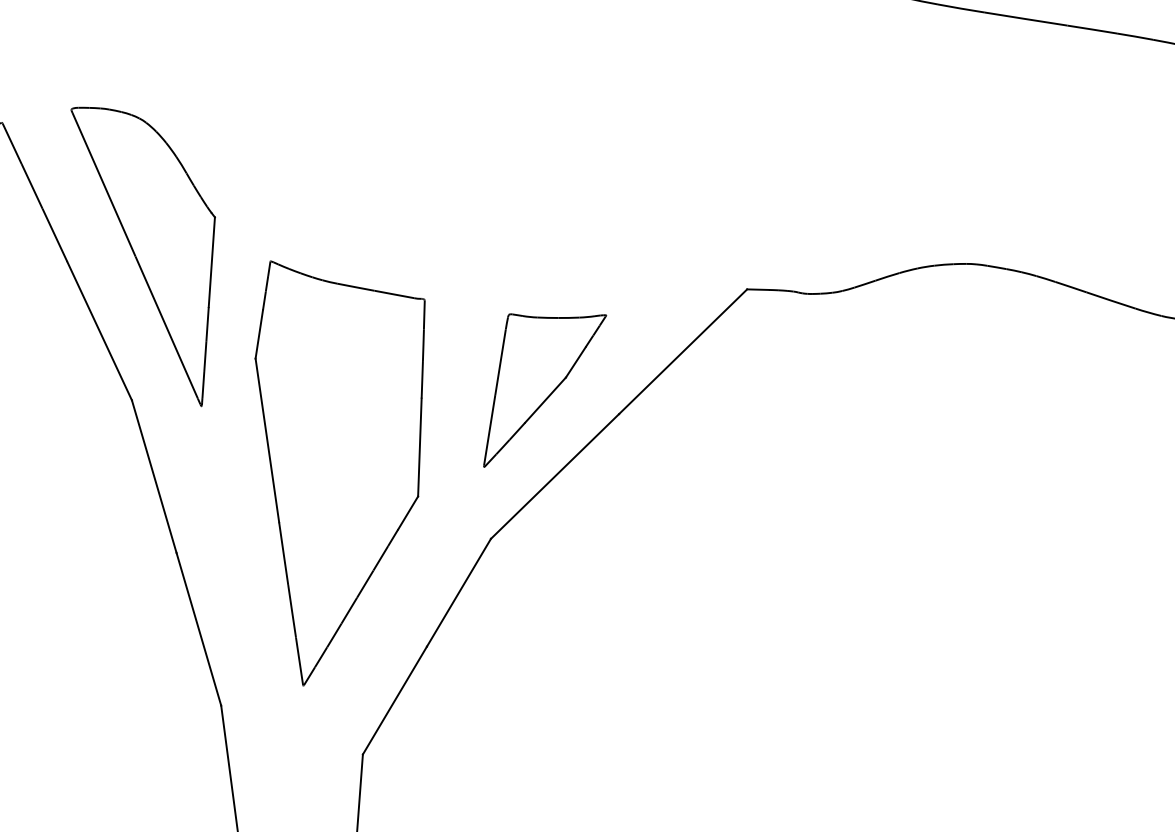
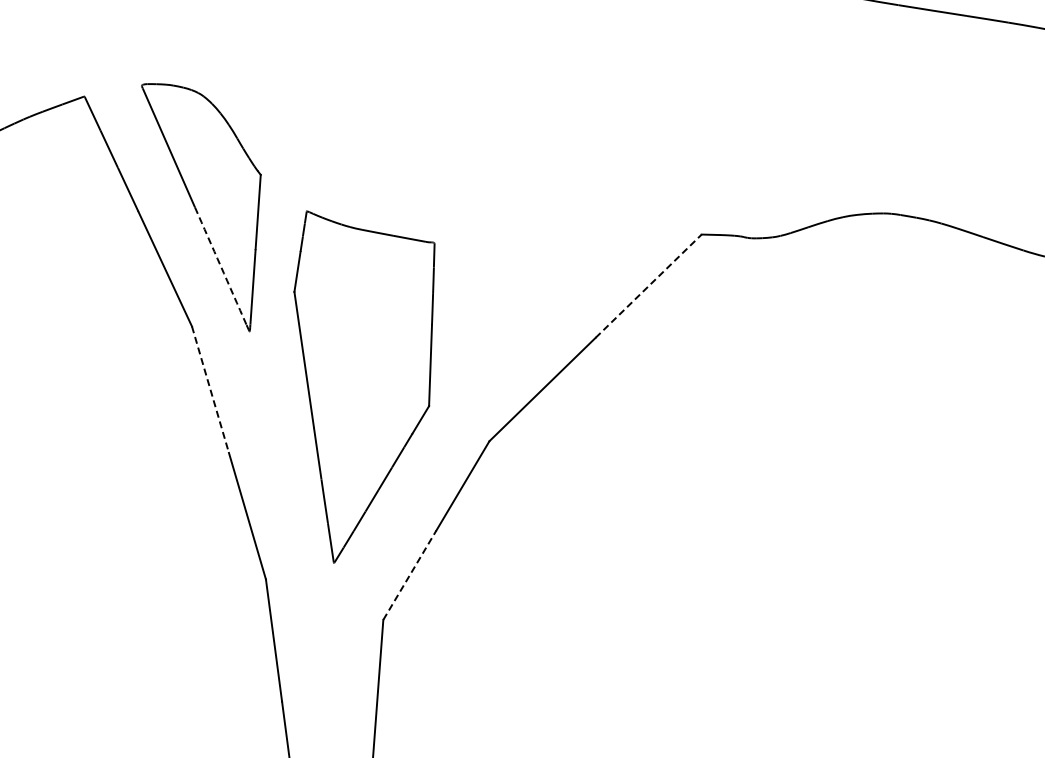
arc: (166, 327) -> (220, 266), solid -> dashed
line: (684, 350) -> (649, 285), solid -> dashed
part: (544, 390) -> (533, 318), removed
line: (154, 476) -> (210, 389), solid -> dashed
line: (394, 700) -> (409, 575), solid -> dashed

